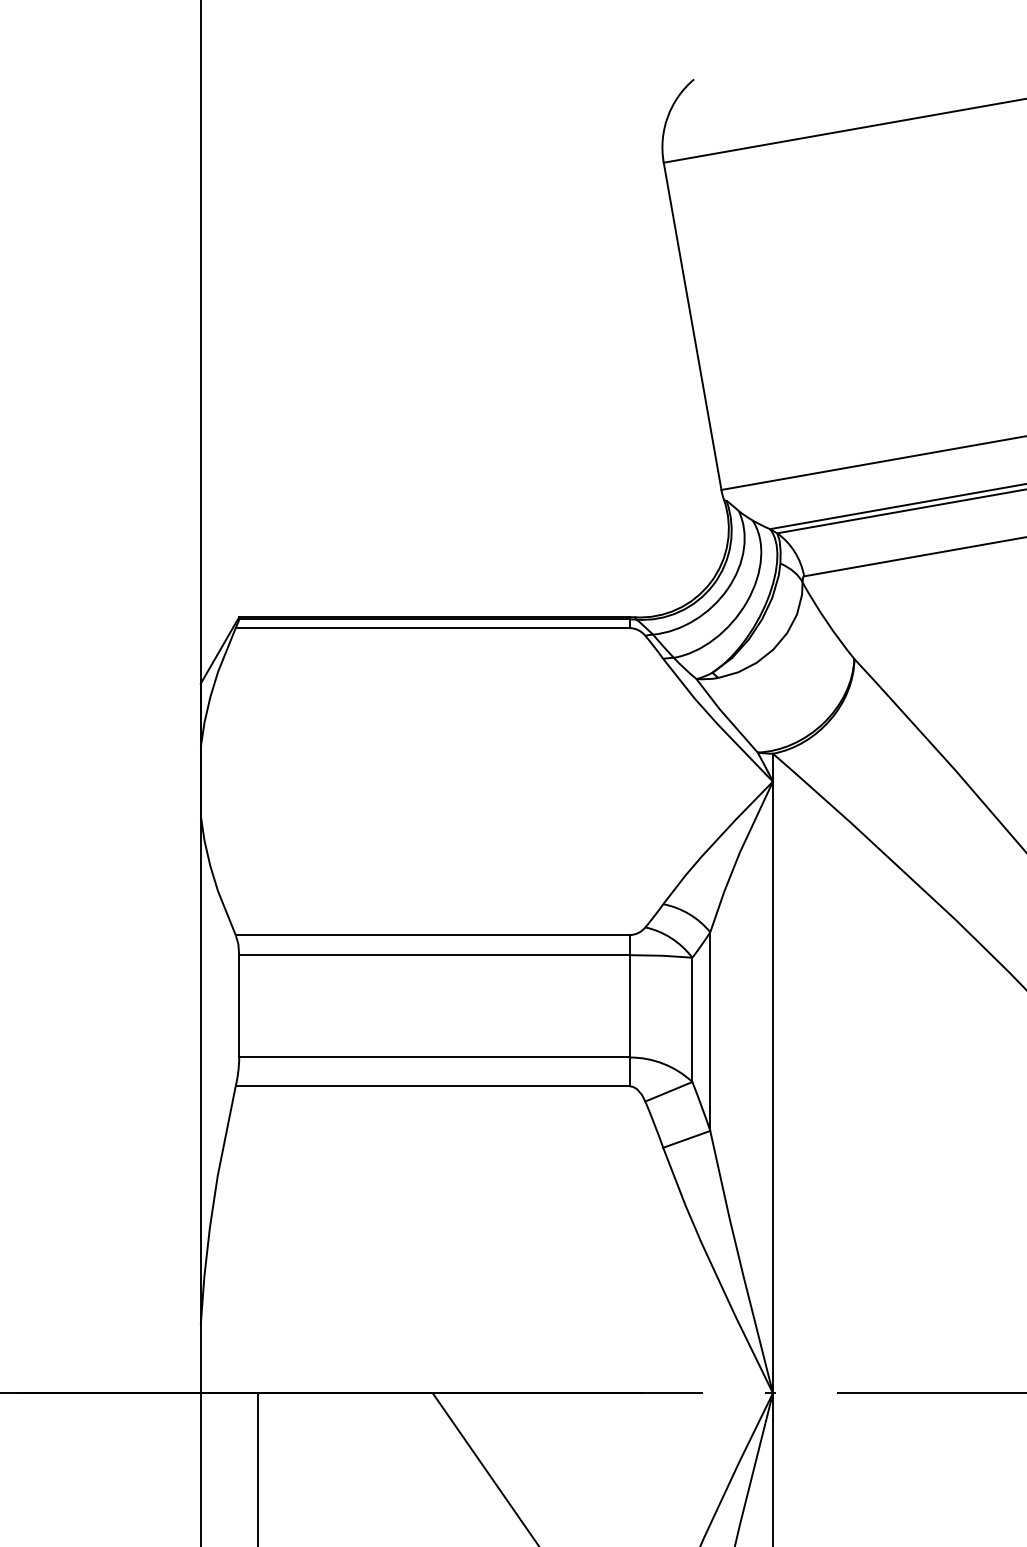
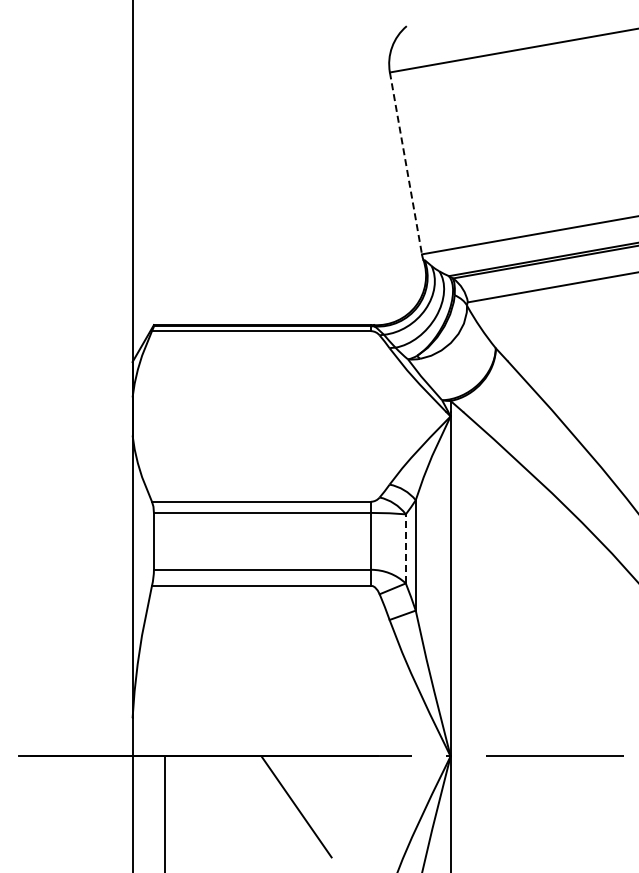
line: (693, 326) -> (406, 163), solid -> dashed
line: (691, 1019) -> (405, 548), solid -> dashed

